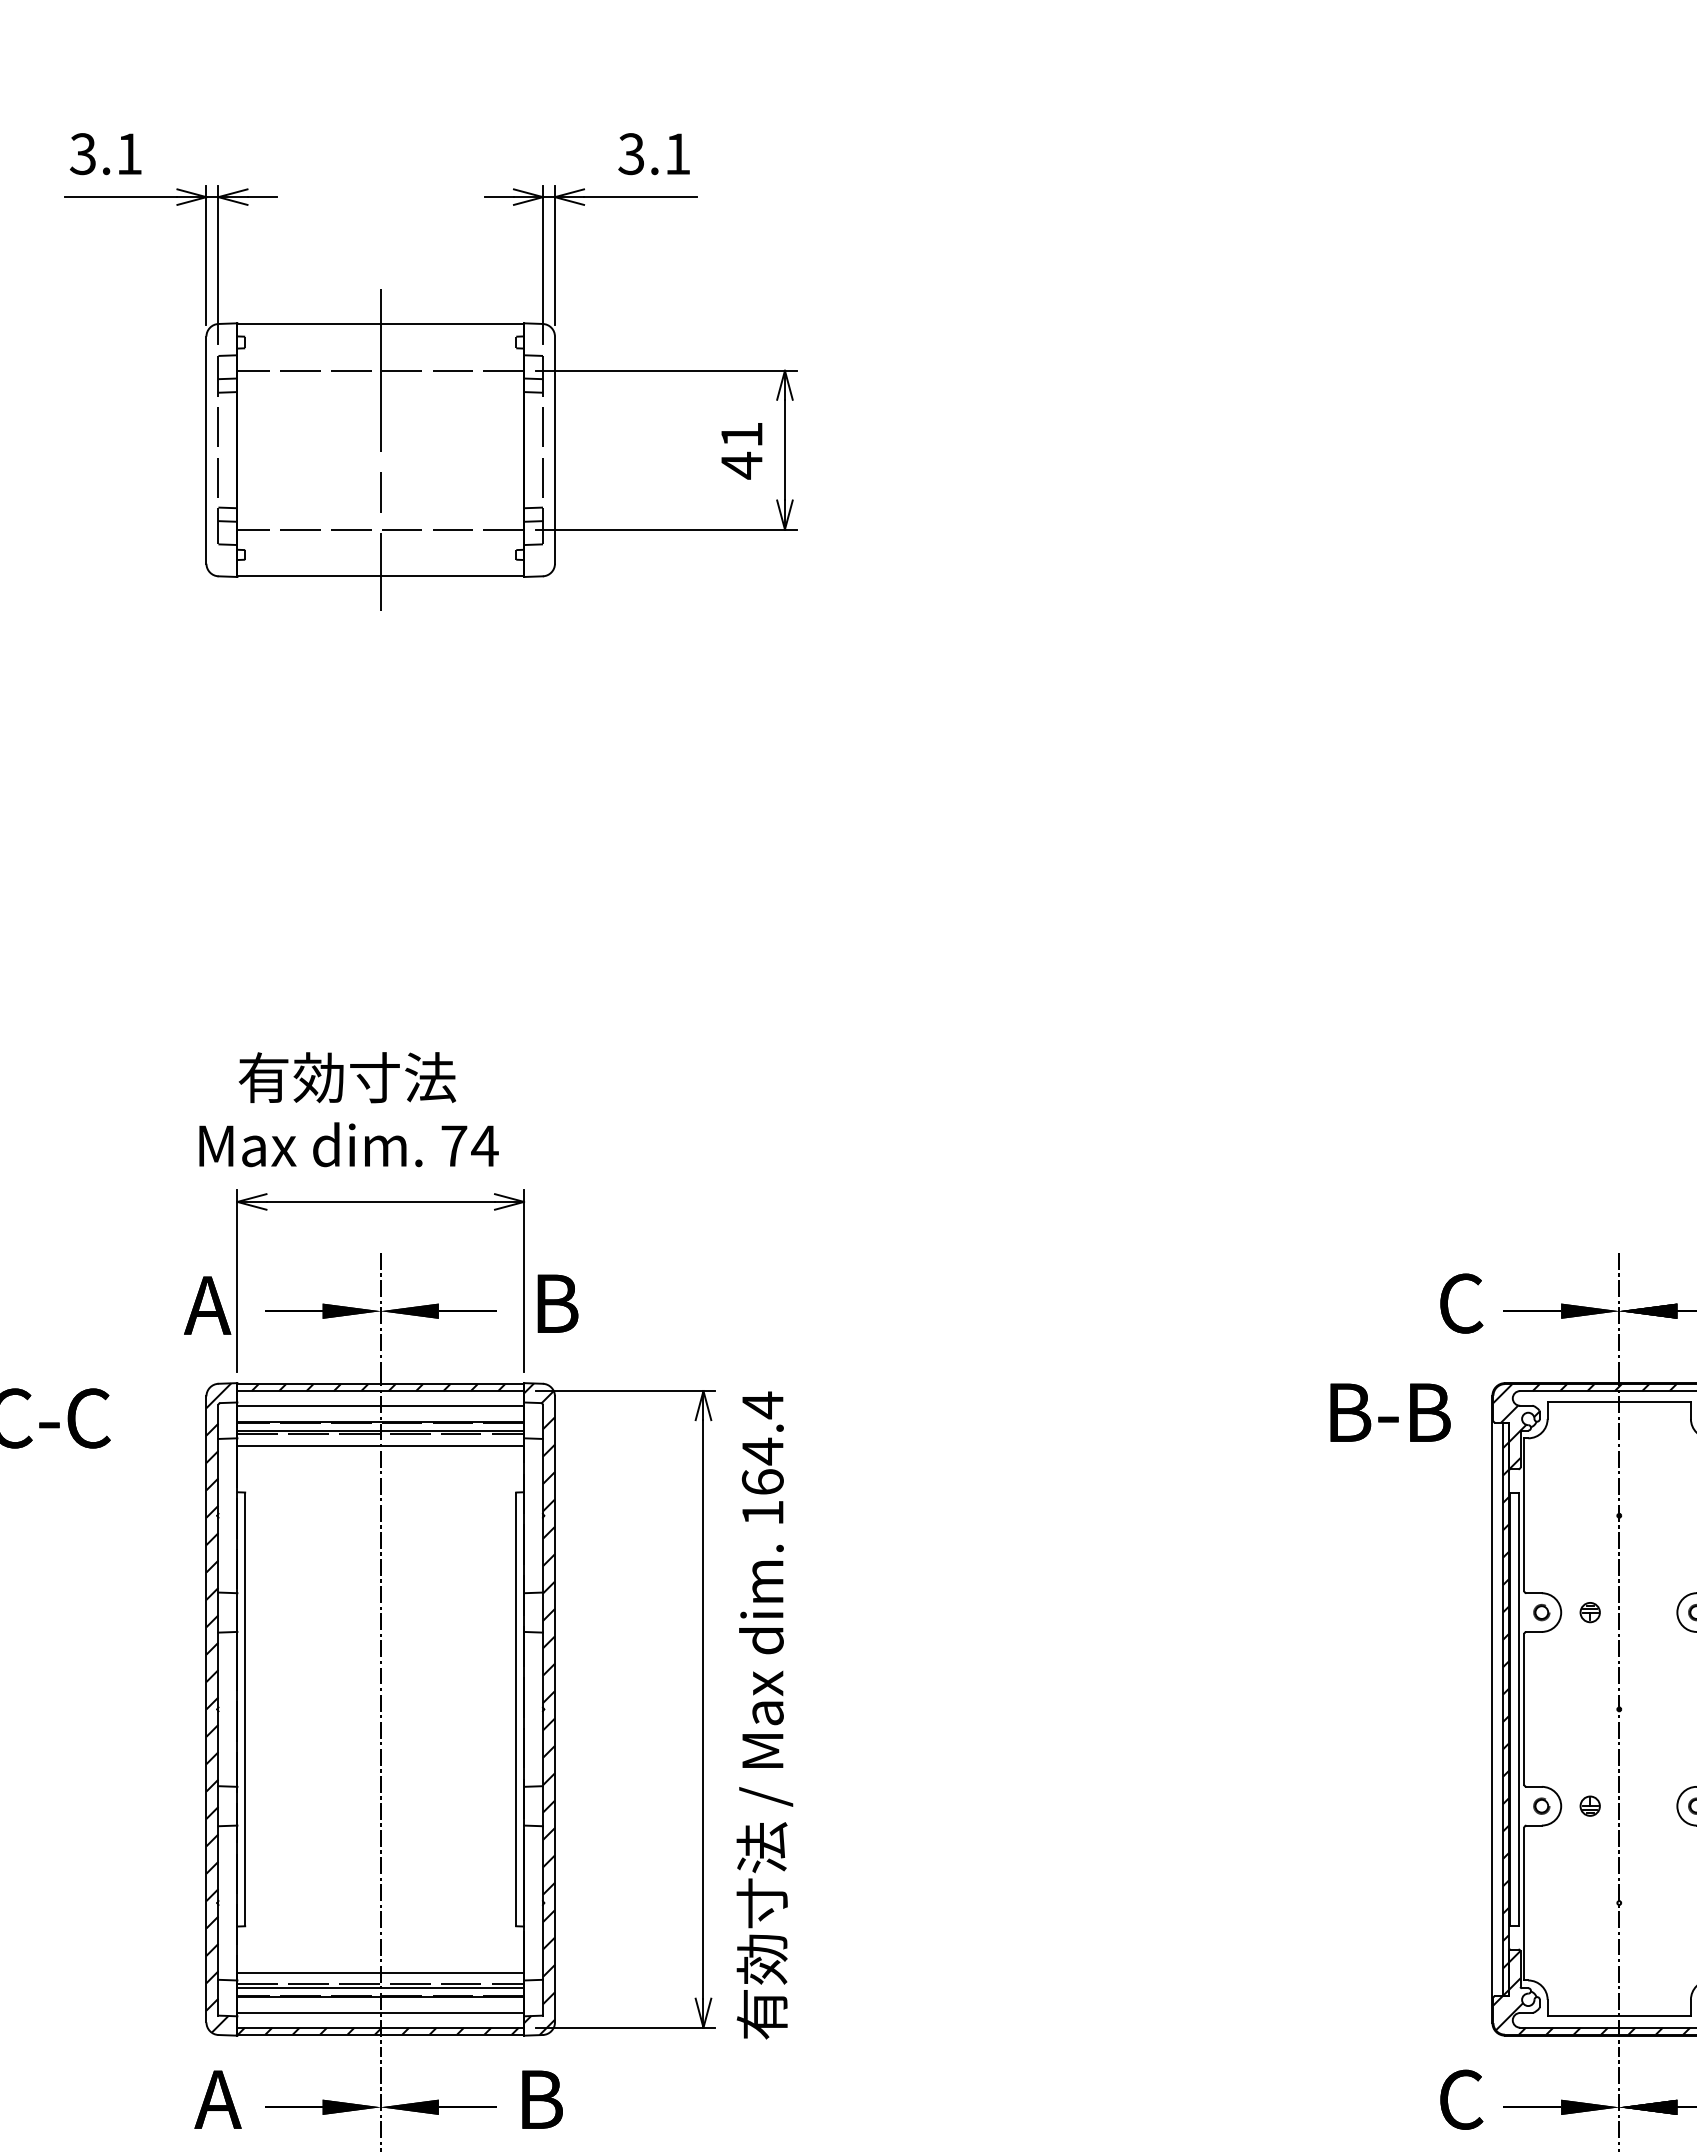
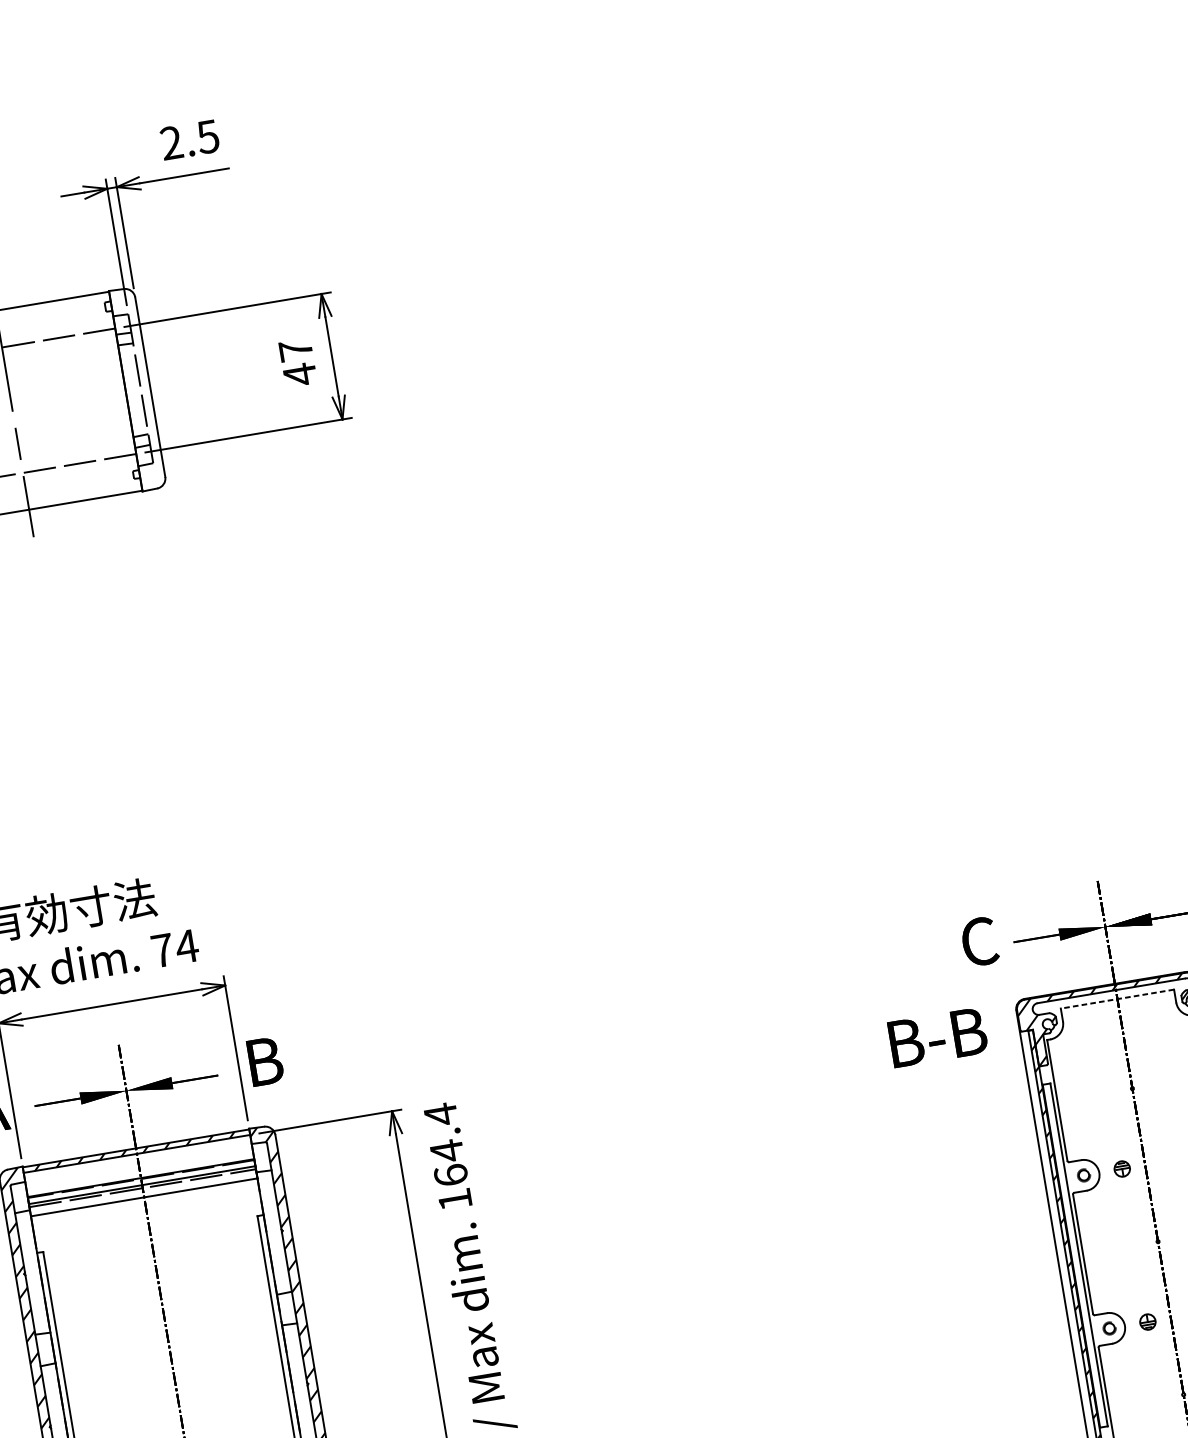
text: (654, 154) -> (189, 140), 3.1 -> 2.5
text: (741, 434) -> (295, 350), 41 -> 47
line: (1619, 1402) -> (1117, 999), solid -> dashed
line: (380, 1405) -> (138, 1165), removed

